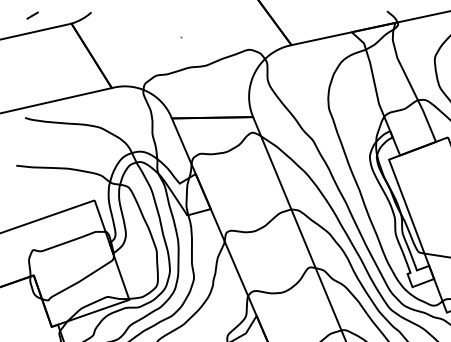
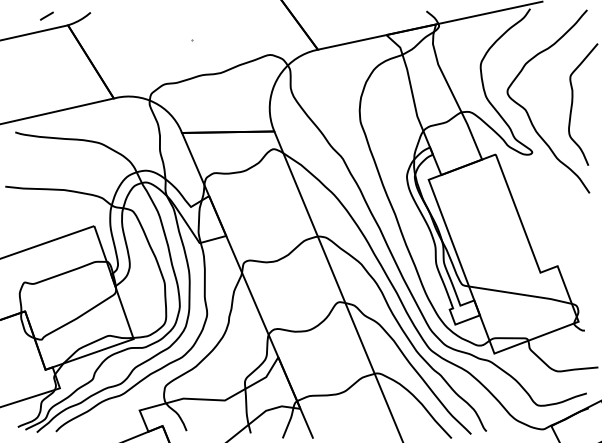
line: (32, 15) -> (46, 15), moved

